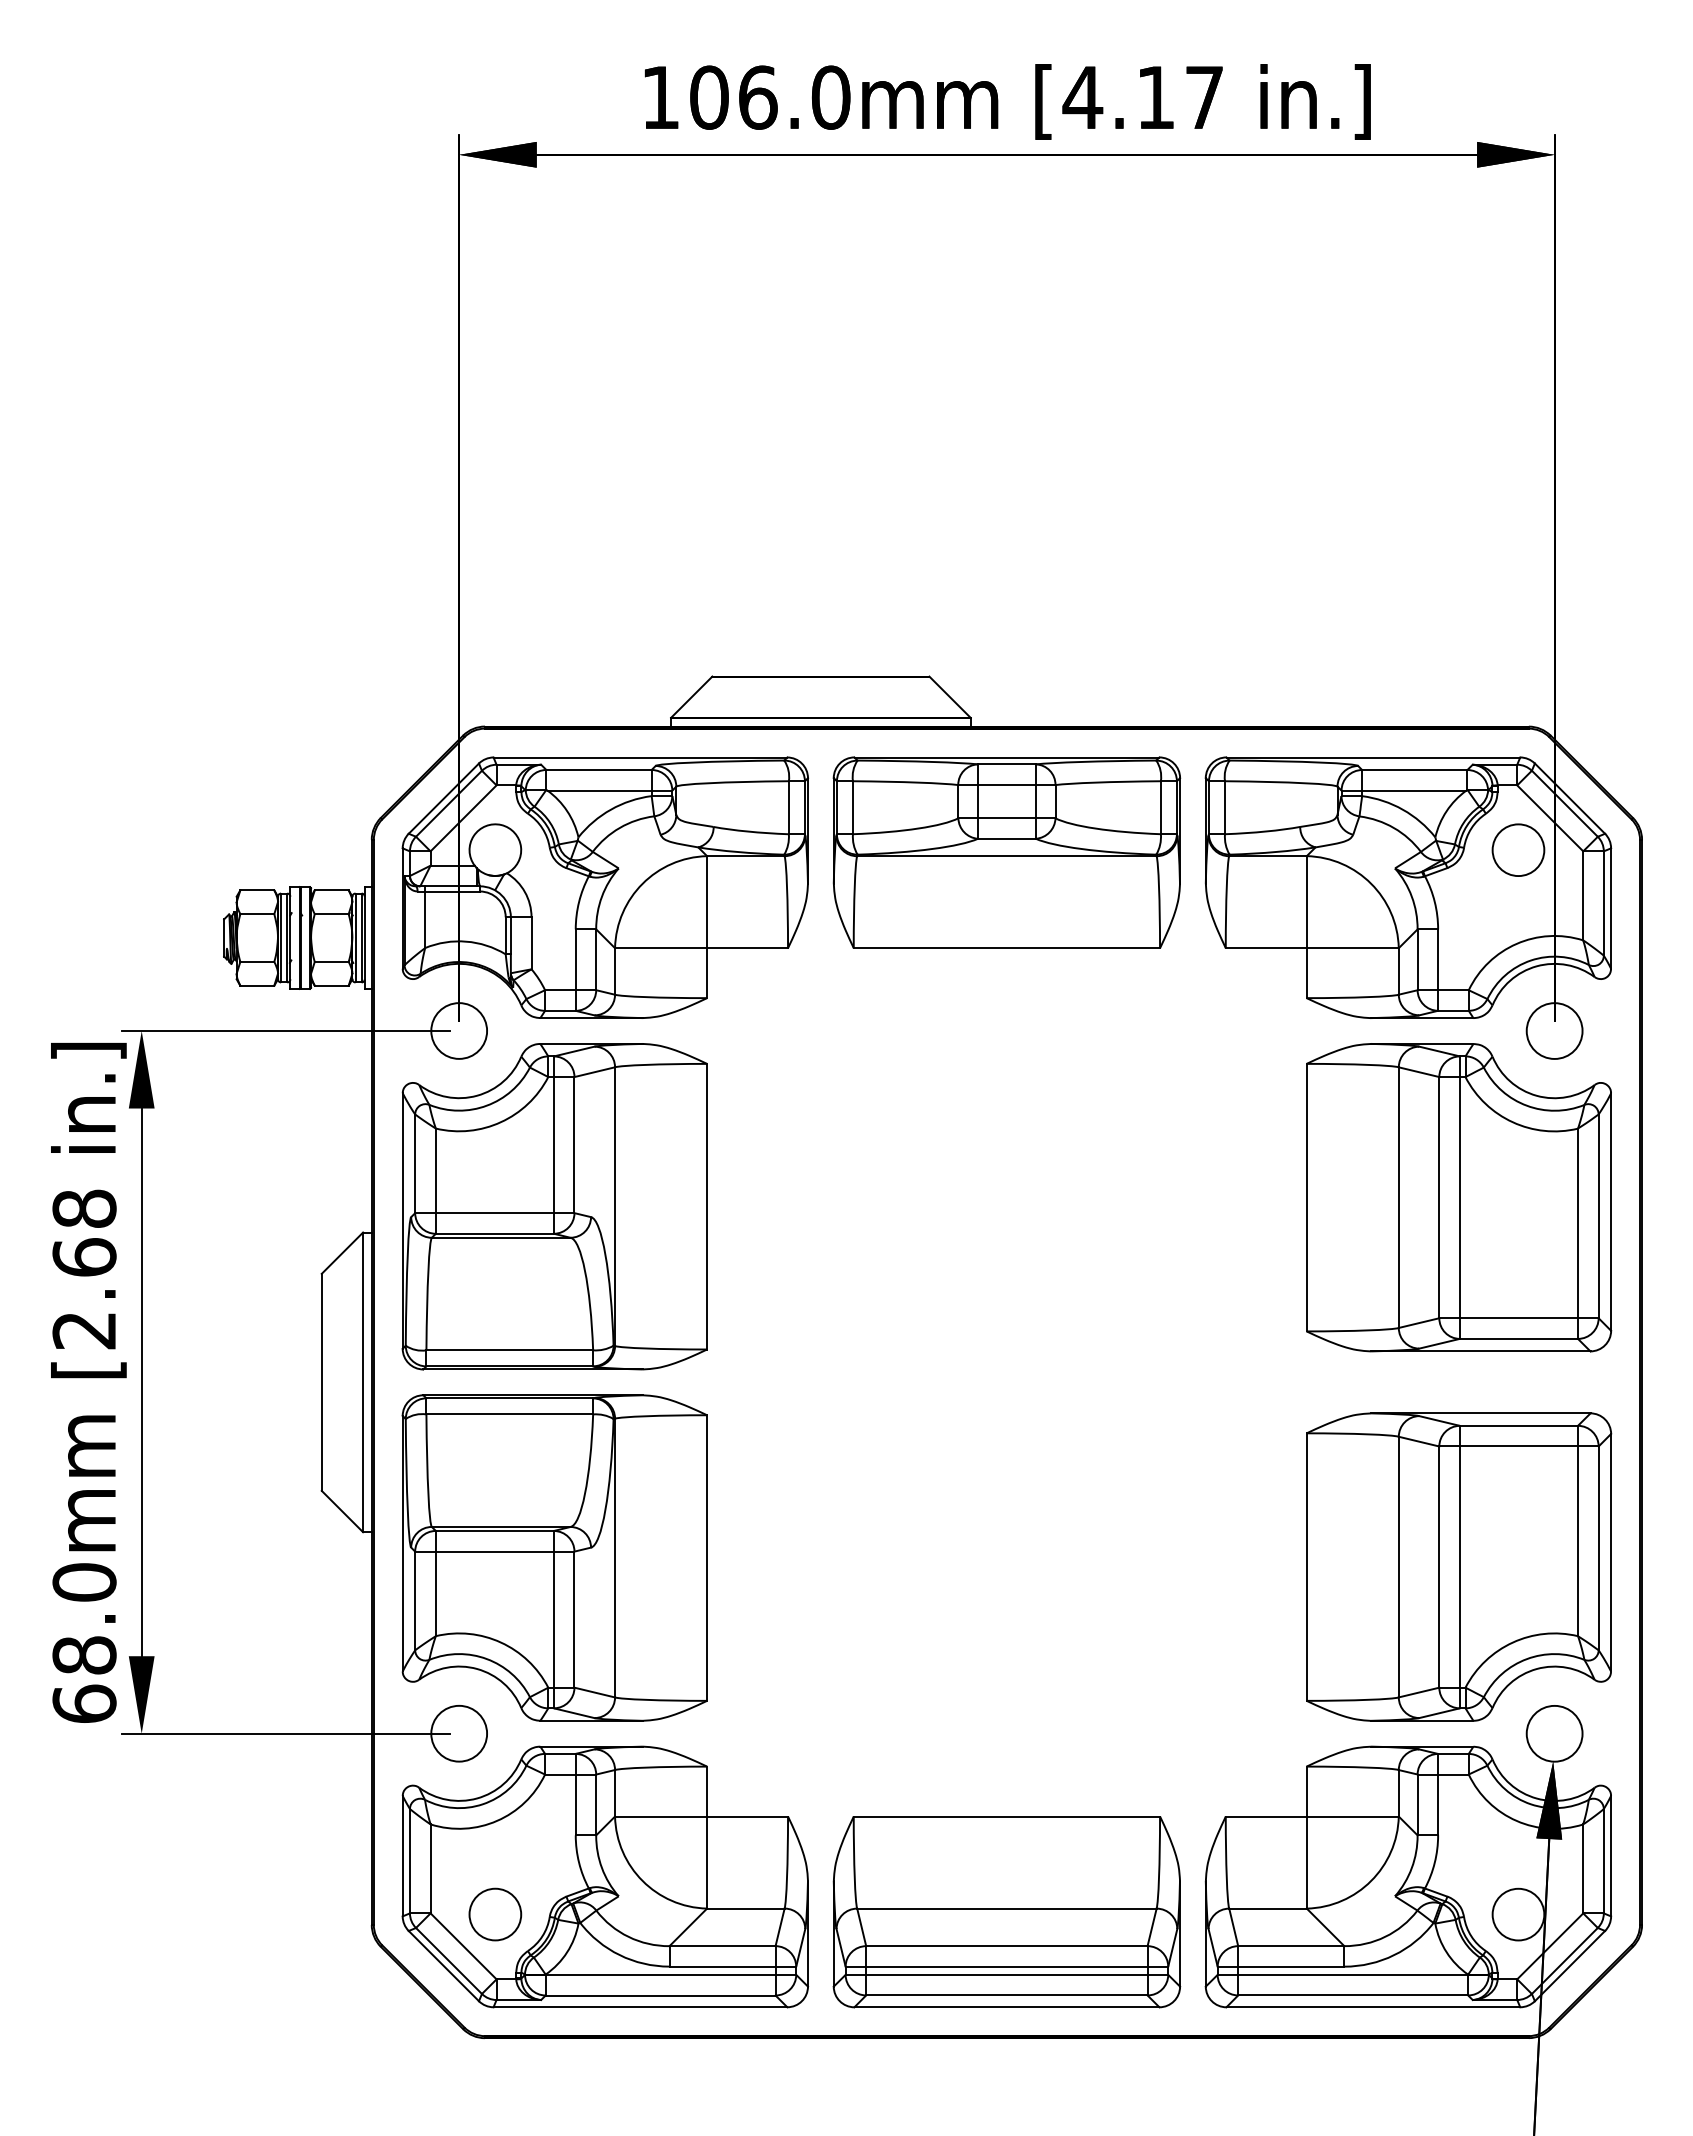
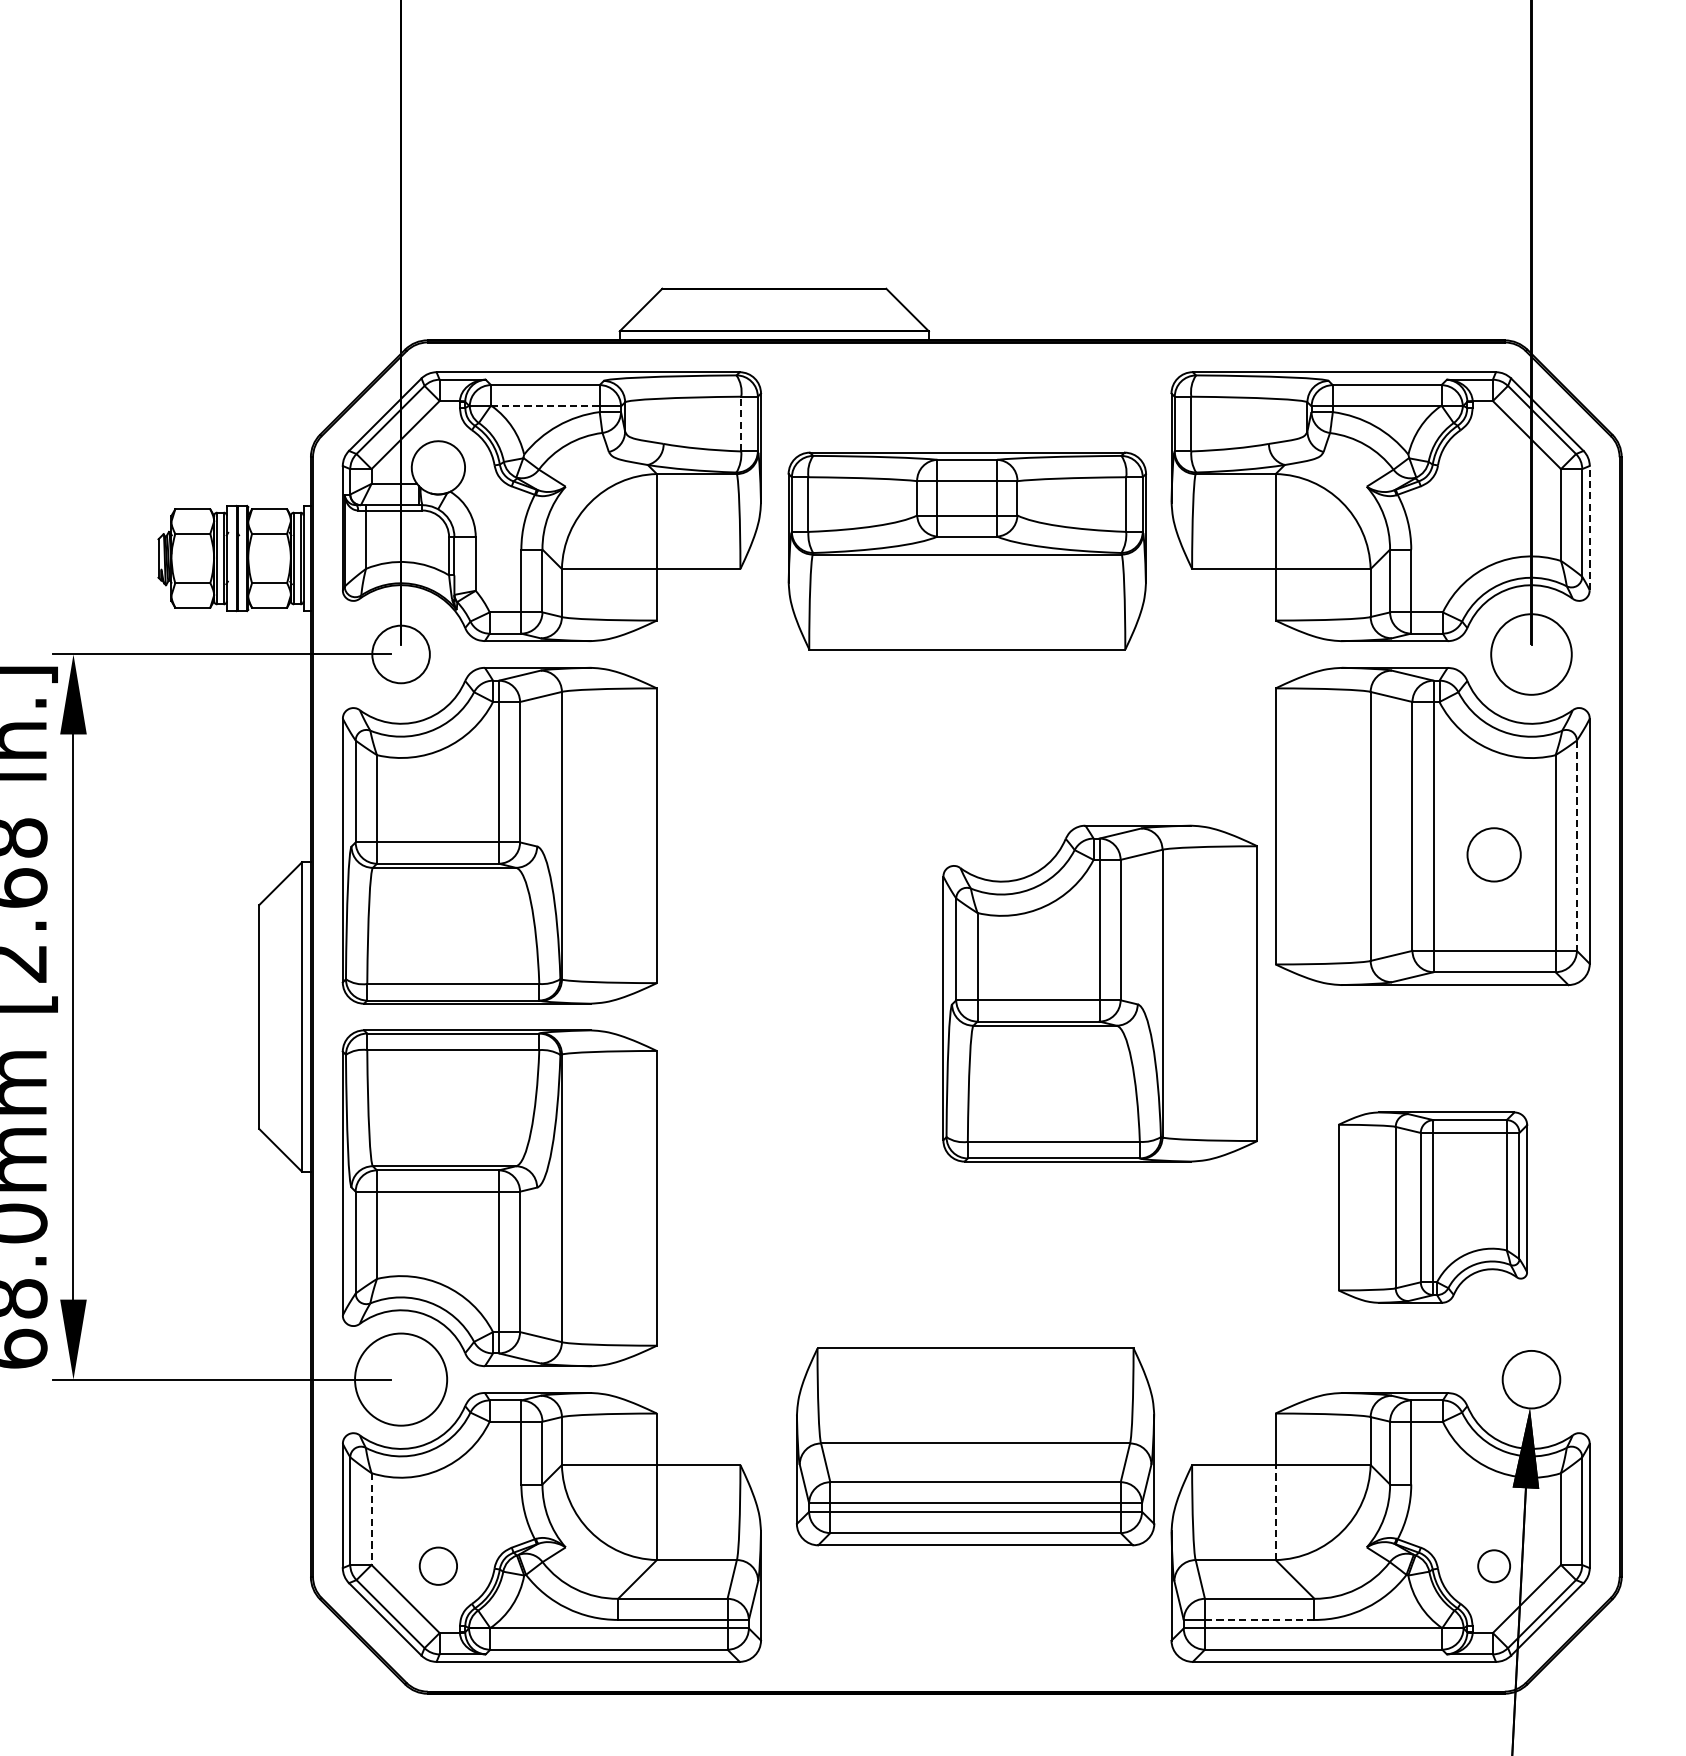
line: (599, 790) -> (545, 406), solid -> dashed
line: (788, 807) -> (740, 423), solid -> dashed
circle: (1518, 849) -> (1494, 854), moved
part: (1006, 852) -> (966, 550), moved
line: (1611, 908) -> (1590, 528), solid -> dashed
circle: (1554, 1030) -> (1531, 653), size x1.4
line: (1598, 1216) -> (1576, 845), solid -> dashed
part: (1136, 1359) -> (1100, 993), added
part: (1459, 1566) -> (1433, 1207), size x0.6
circle: (459, 1733) -> (401, 1379), size x1.6
line: (1306, 1862) -> (1275, 1512), solid -> dashed
line: (430, 1869) -> (371, 1519), solid -> dashed
part: (1006, 1912) -> (975, 1447), moved
circle: (495, 1914) -> (438, 1566), size x0.7
circle: (1518, 1914) -> (1494, 1566), size x0.6
line: (1290, 1966) -> (1258, 1619), solid -> dashed

